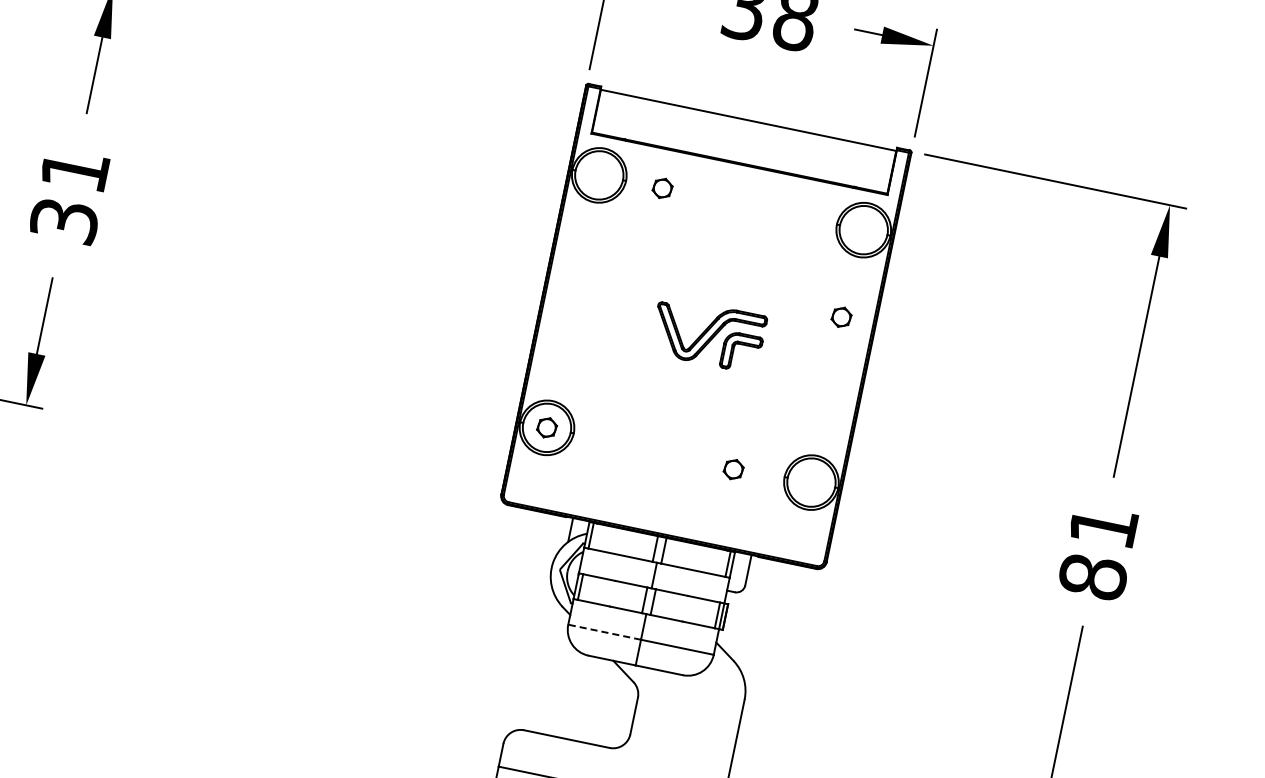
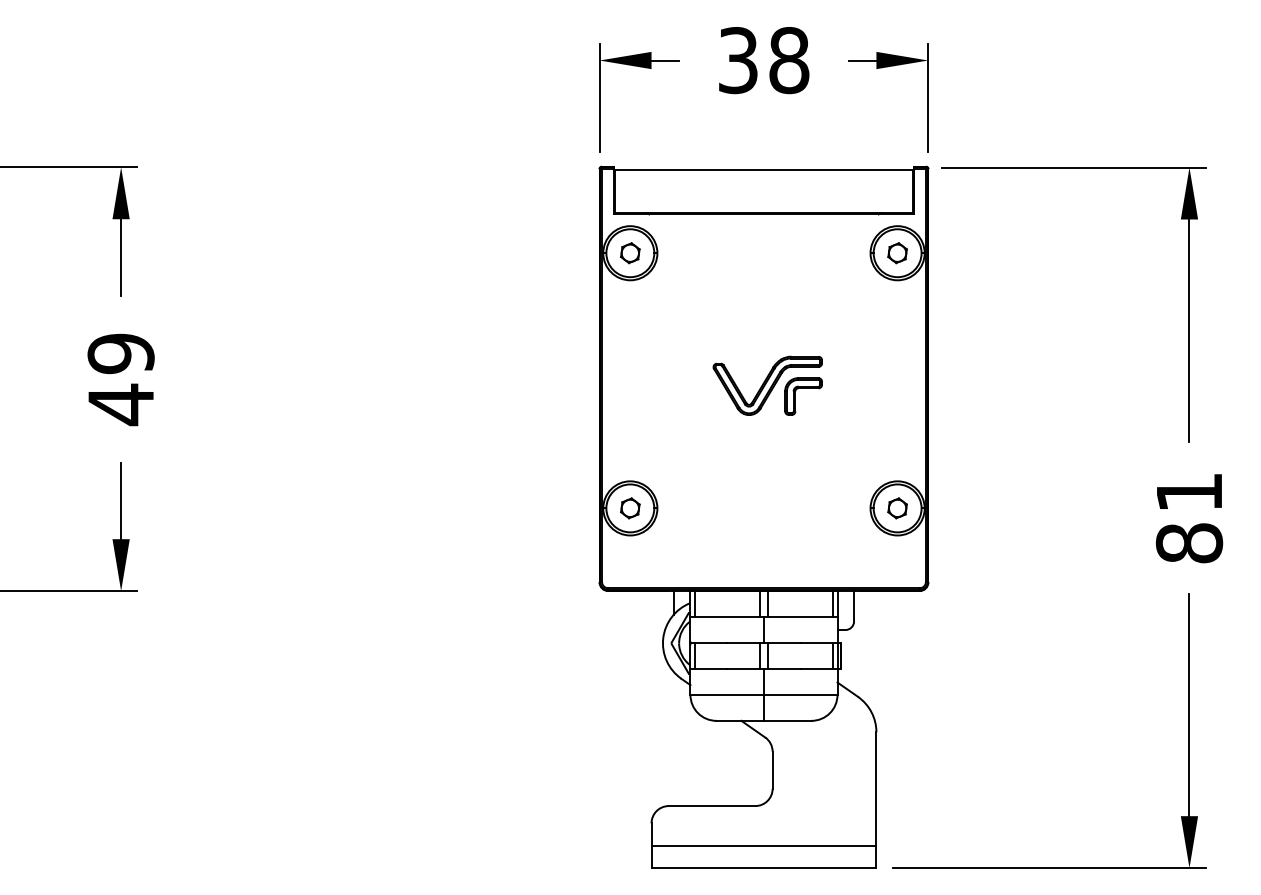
part: (662, 188) -> (630, 253), moved
text: (68, 195) -> (120, 379), 31 -> 49
part: (841, 317) -> (897, 253), moved
part: (733, 469) -> (897, 508), moved
line: (605, 631) -> (727, 694), dashed -> solid

